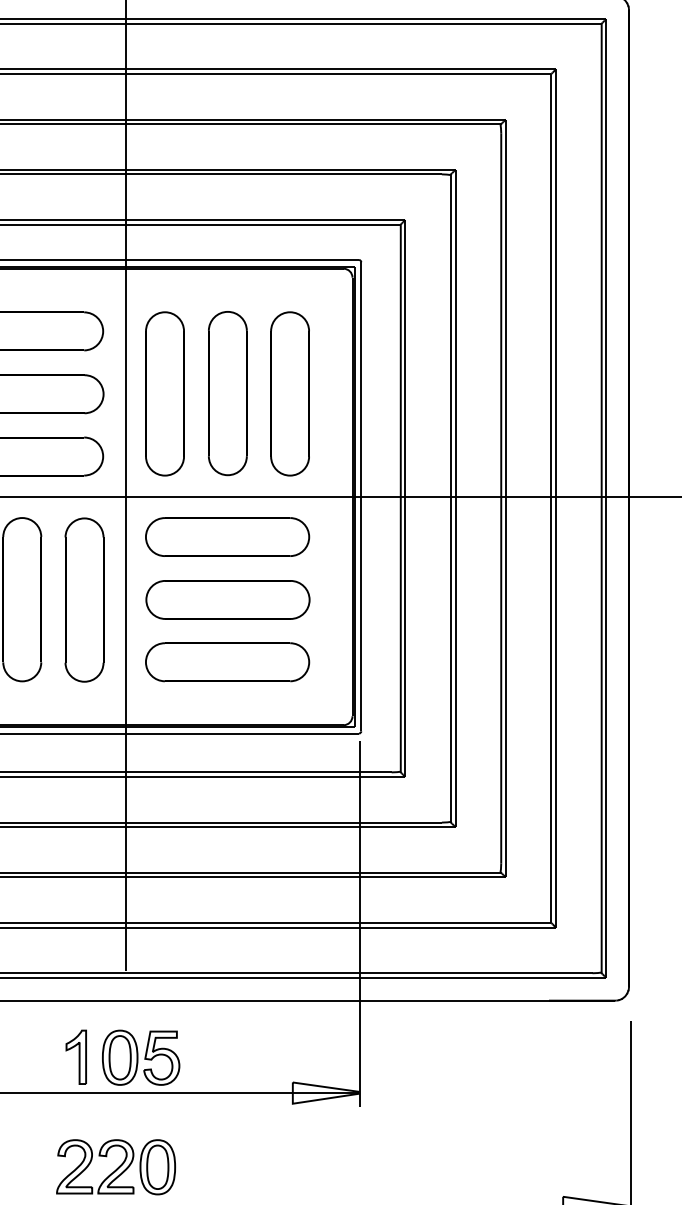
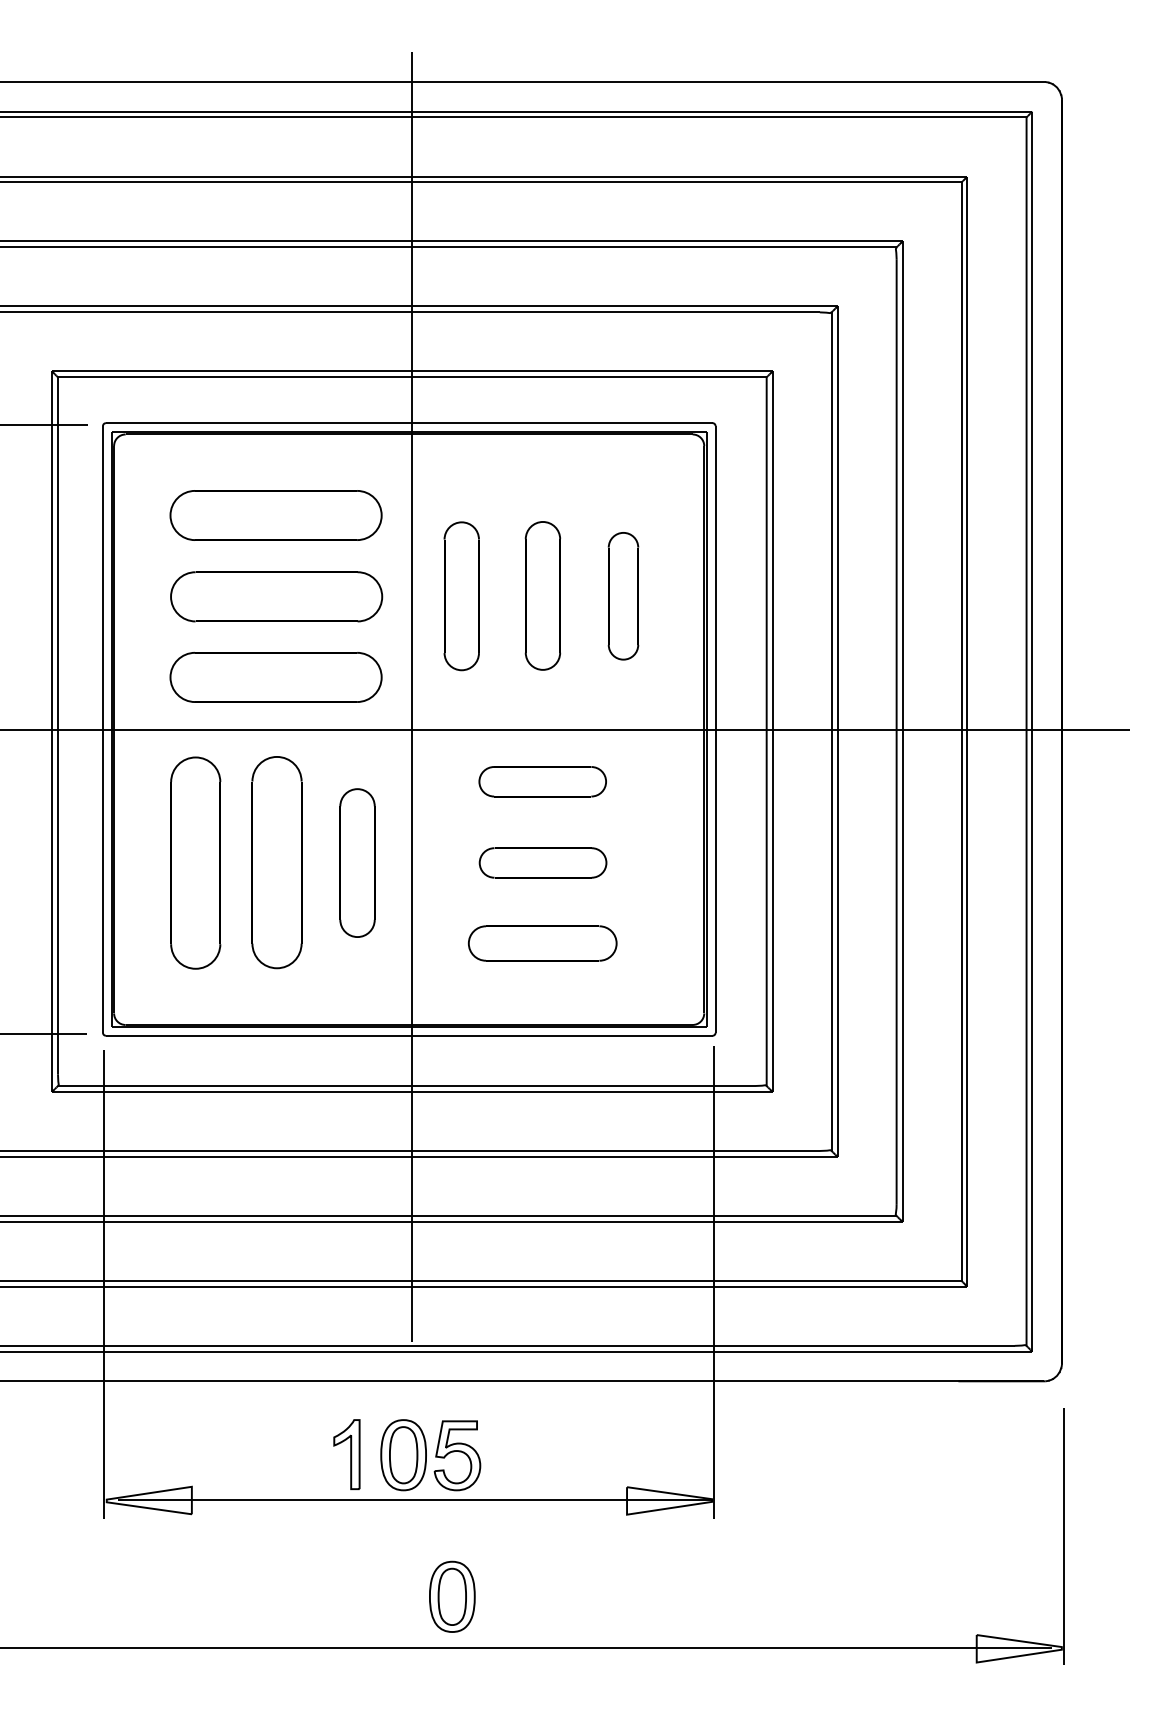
part: (164, 393) -> (461, 595), size x0.7
part: (227, 393) -> (542, 595), size x0.7
part: (290, 393) -> (623, 595), size x0.6
part: (227, 536) -> (542, 781), size x0.6
part: (84, 599) -> (357, 862), size x0.7
part: (227, 599) -> (542, 862), size x0.6
part: (227, 662) -> (542, 943), size x0.7
part: (90, 1163) -> (365, 1591), removed

